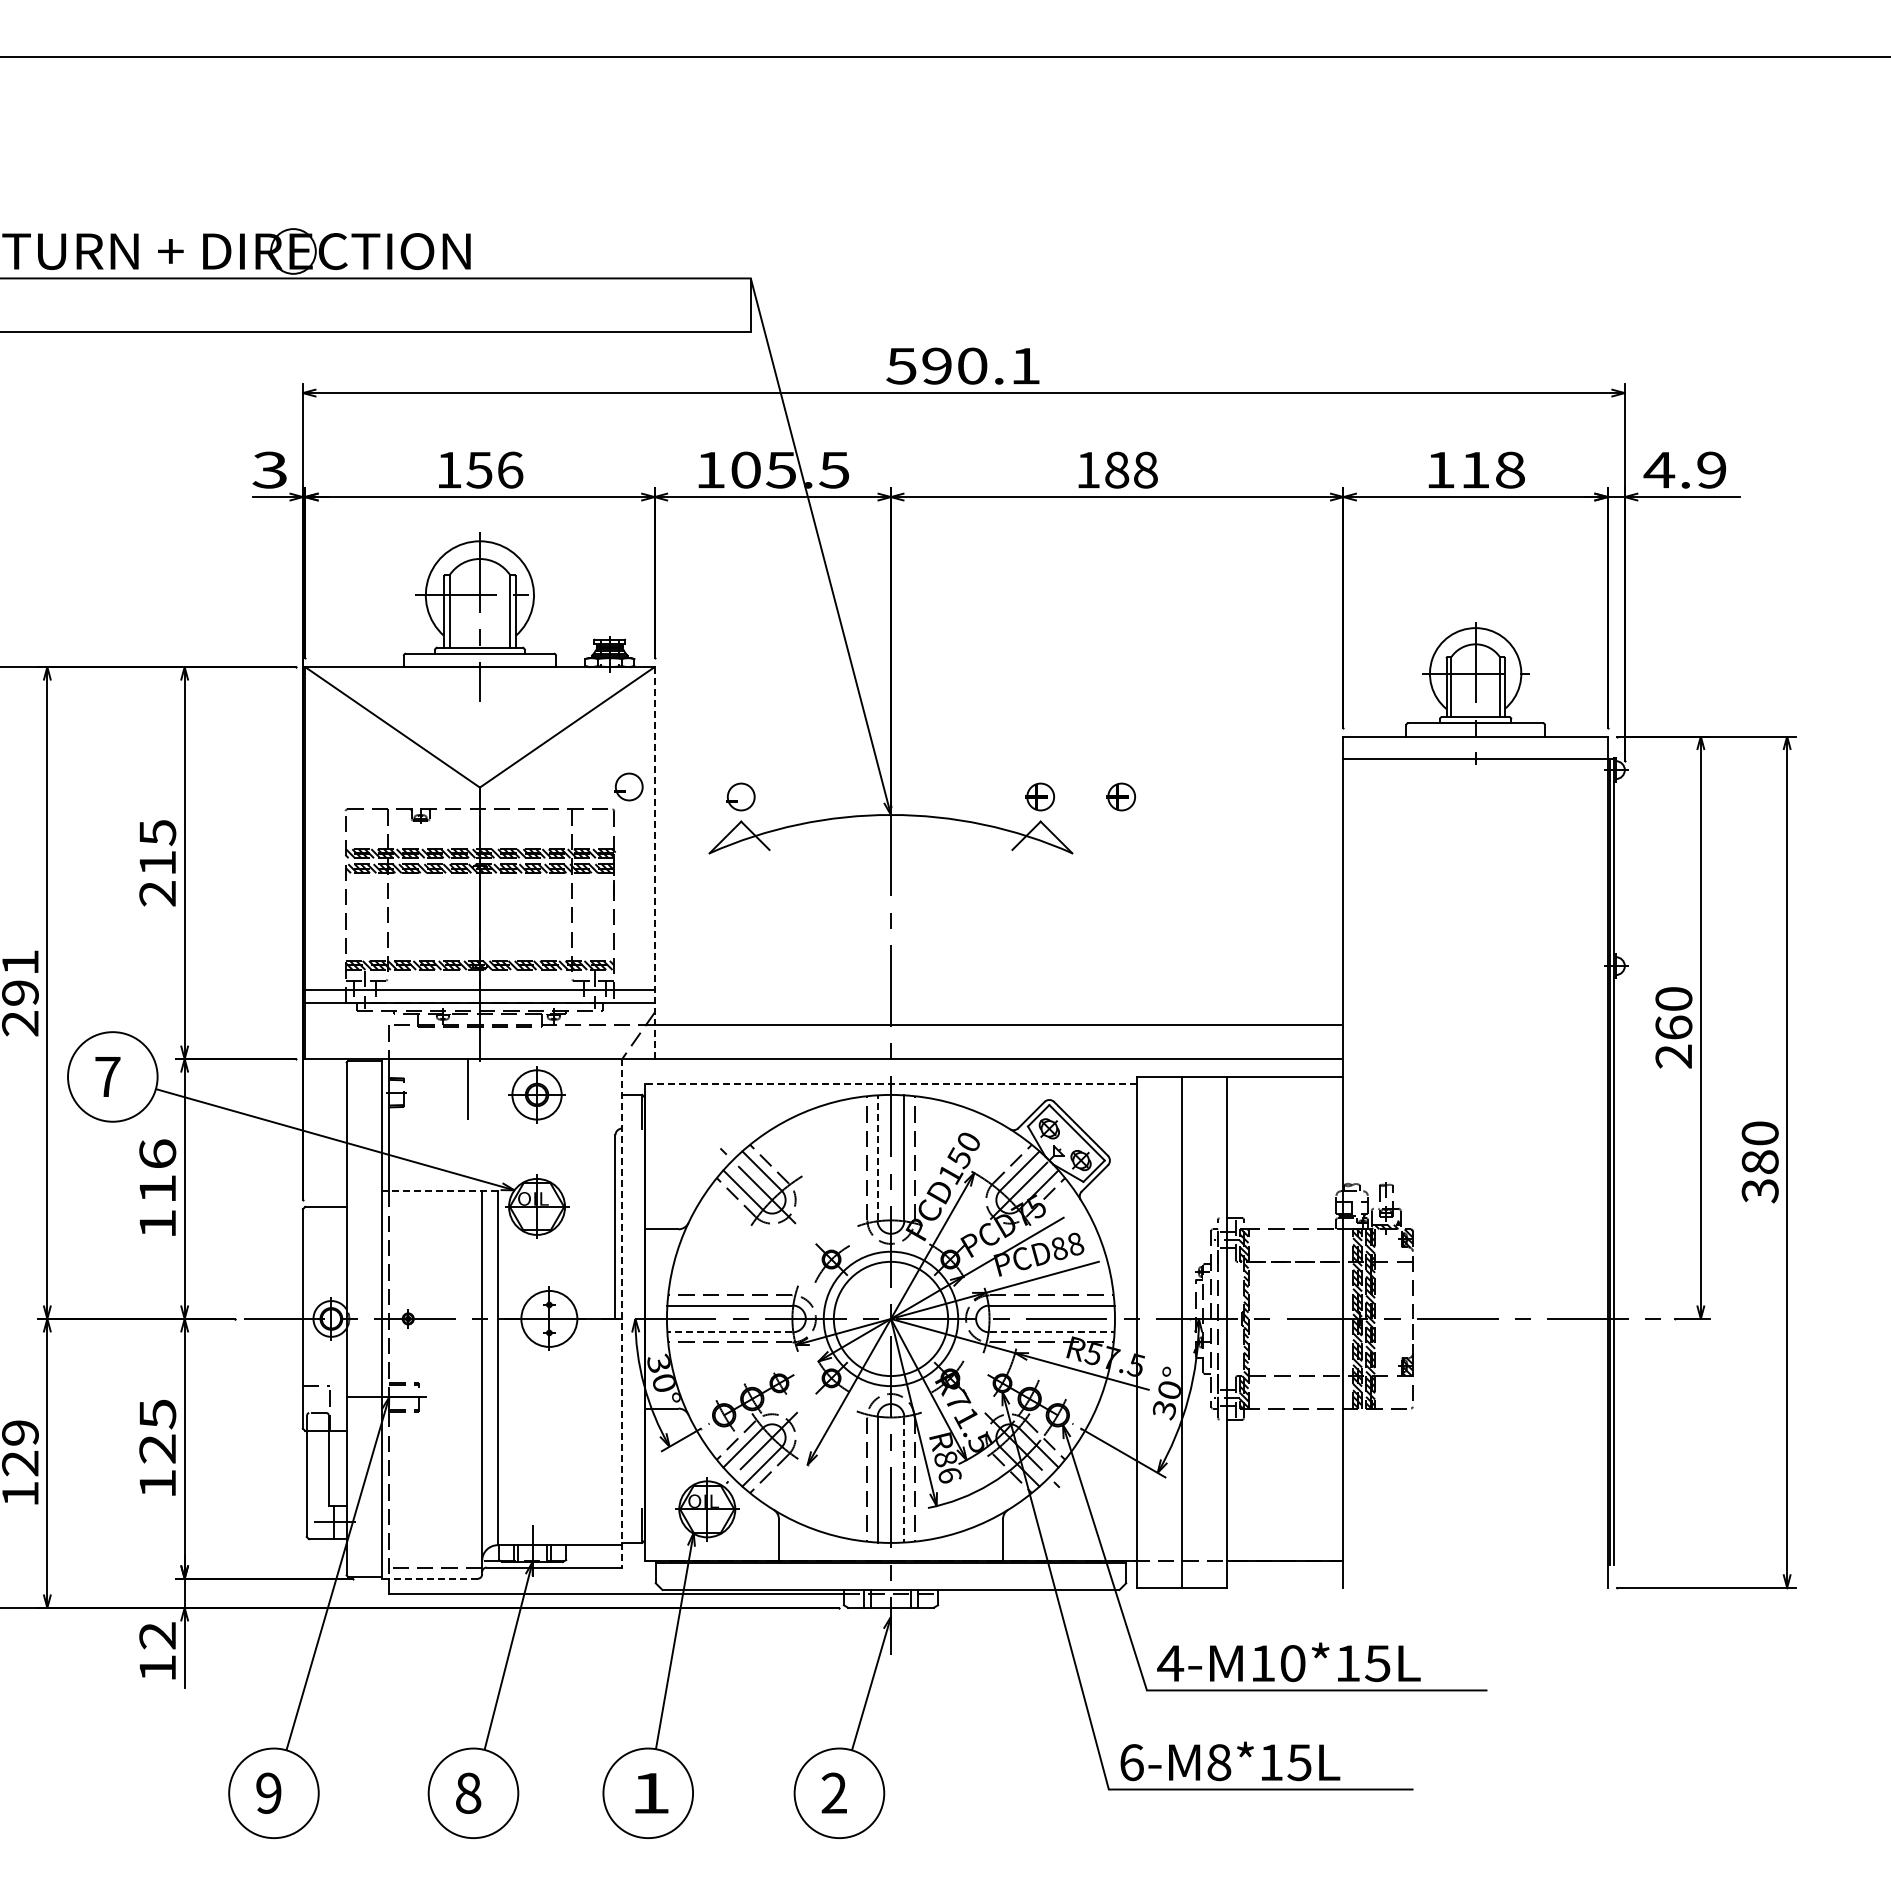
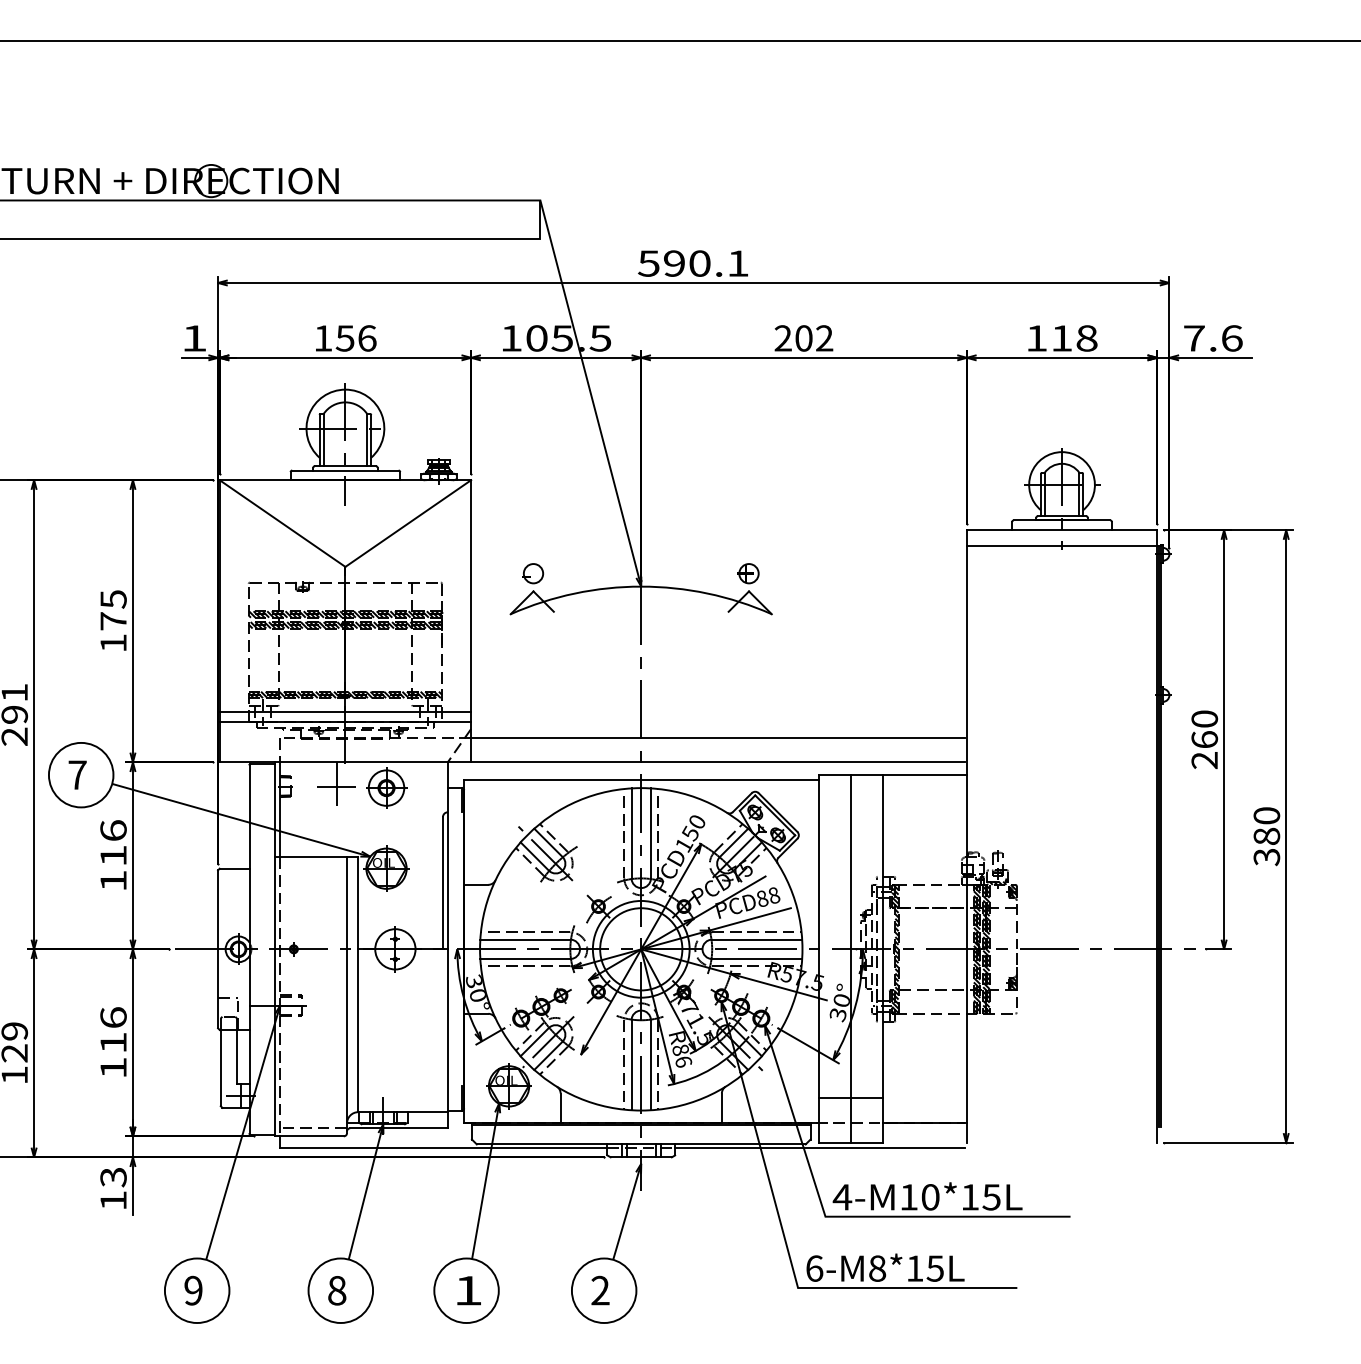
text: (269, 469) -> (193, 337), 3 -> 1
text: (1116, 469) -> (803, 337), 188 -> 202
text: (1684, 469) -> (1212, 337), 4.9 -> 7.6
part: (628, 786) -> (452, 566), removed
part: (1120, 796) -> (806, 573), removed
line: (654, 863) -> (471, 621), dashed -> solid
text: (157, 878) -> (113, 632), 215 -> 175
line: (890, 1083) -> (640, 779), dashed -> solid
line: (467, 1092) -> (336, 786), added
line: (877, 1157) -> (631, 833), dashed -> solid
line: (440, 1191) -> (317, 857), dashed -> solid
line: (622, 1313) -> (448, 945), dashed -> solid
line: (729, 1332) -> (525, 959), dashed -> solid
line: (1052, 1332) -> (757, 959), dashed -> solid
text: (157, 1431) -> (113, 1030), 125 -> 116
line: (904, 1480) -> (650, 1065), dashed -> solid
line: (1182, 1525) -> (851, 1097), added
line: (430, 1578) -> (309, 1136), dashed -> solid
line: (1139, 1594) -> (820, 1147), added
text: (158, 1635) -> (114, 1177), 12 -> 13

